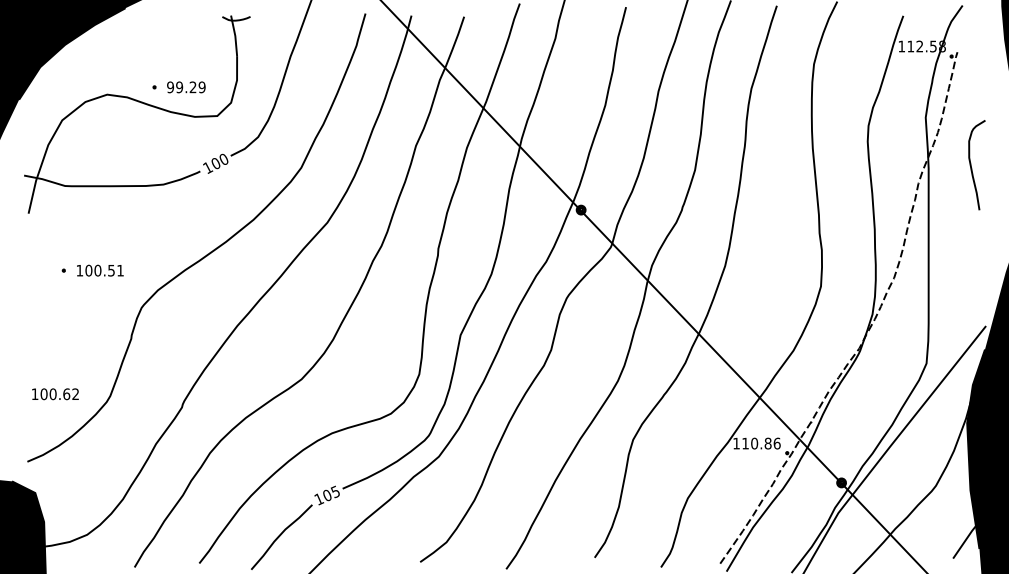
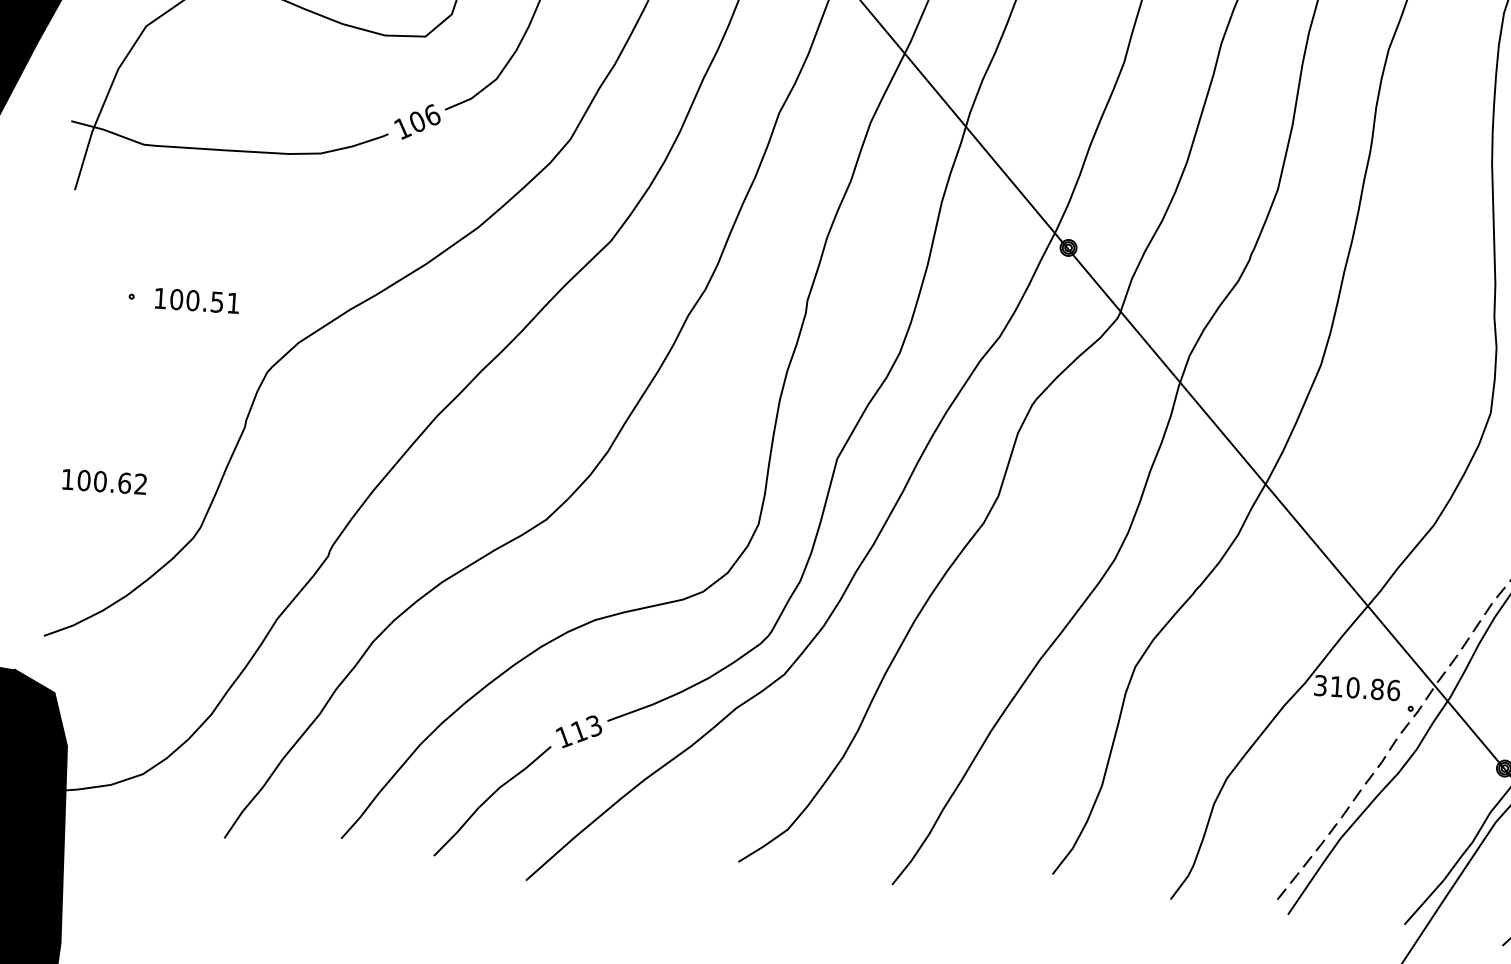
text: (223, 158) -> (431, 113), 100 -> 106
text: (55, 394) -> (104, 482), moved
text: (736, 443) -> (1320, 685), 110.86 -> 310.86
text: (330, 493) -> (585, 728), 105 -> 113

